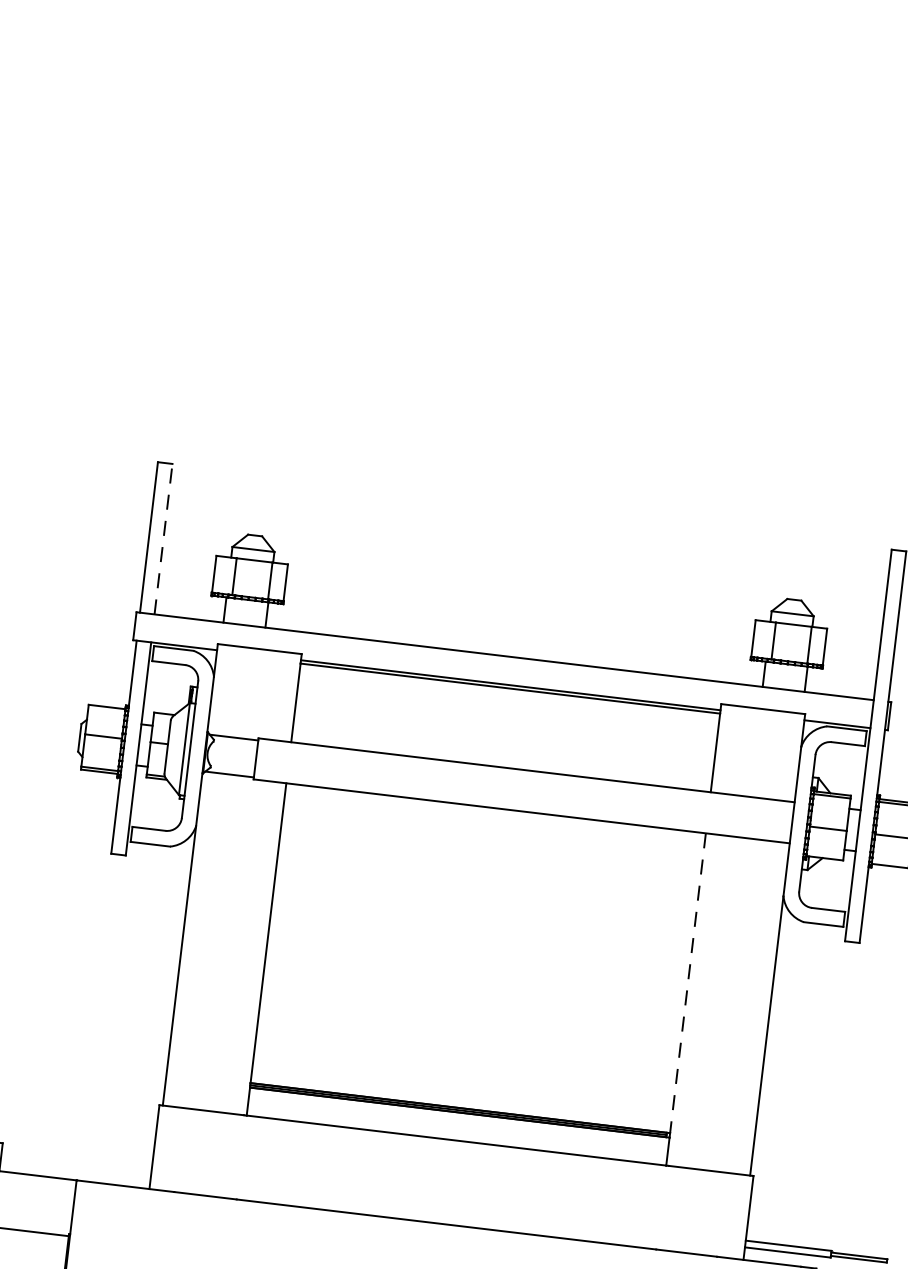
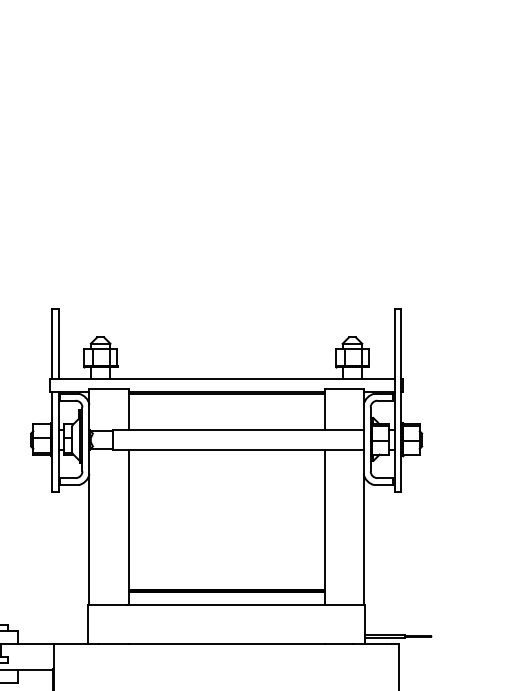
line: (163, 538) -> (58, 343), dashed -> solid
line: (687, 985) -> (324, 520), dashed -> solid

